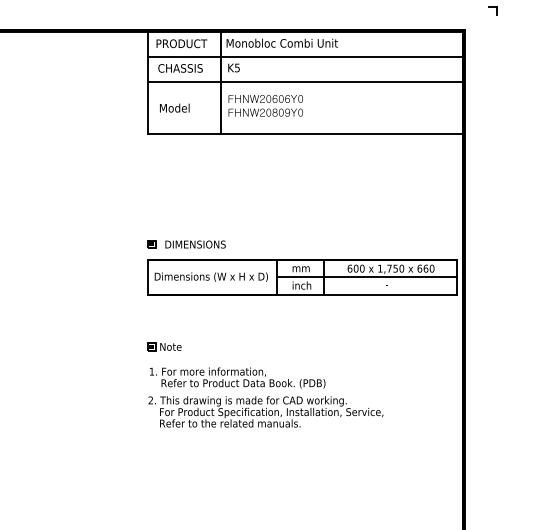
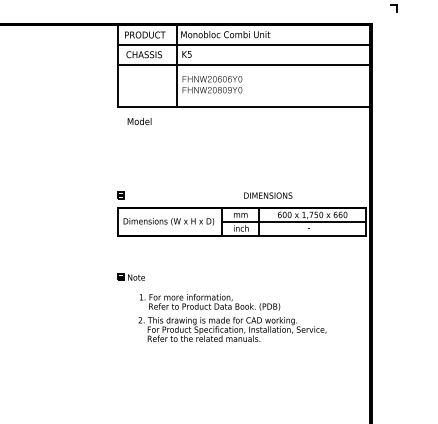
text: (174, 108) -> (139, 121), moved
text: (195, 244) -> (268, 195), moved
text: (265, 396) -> (232, 317), moved

